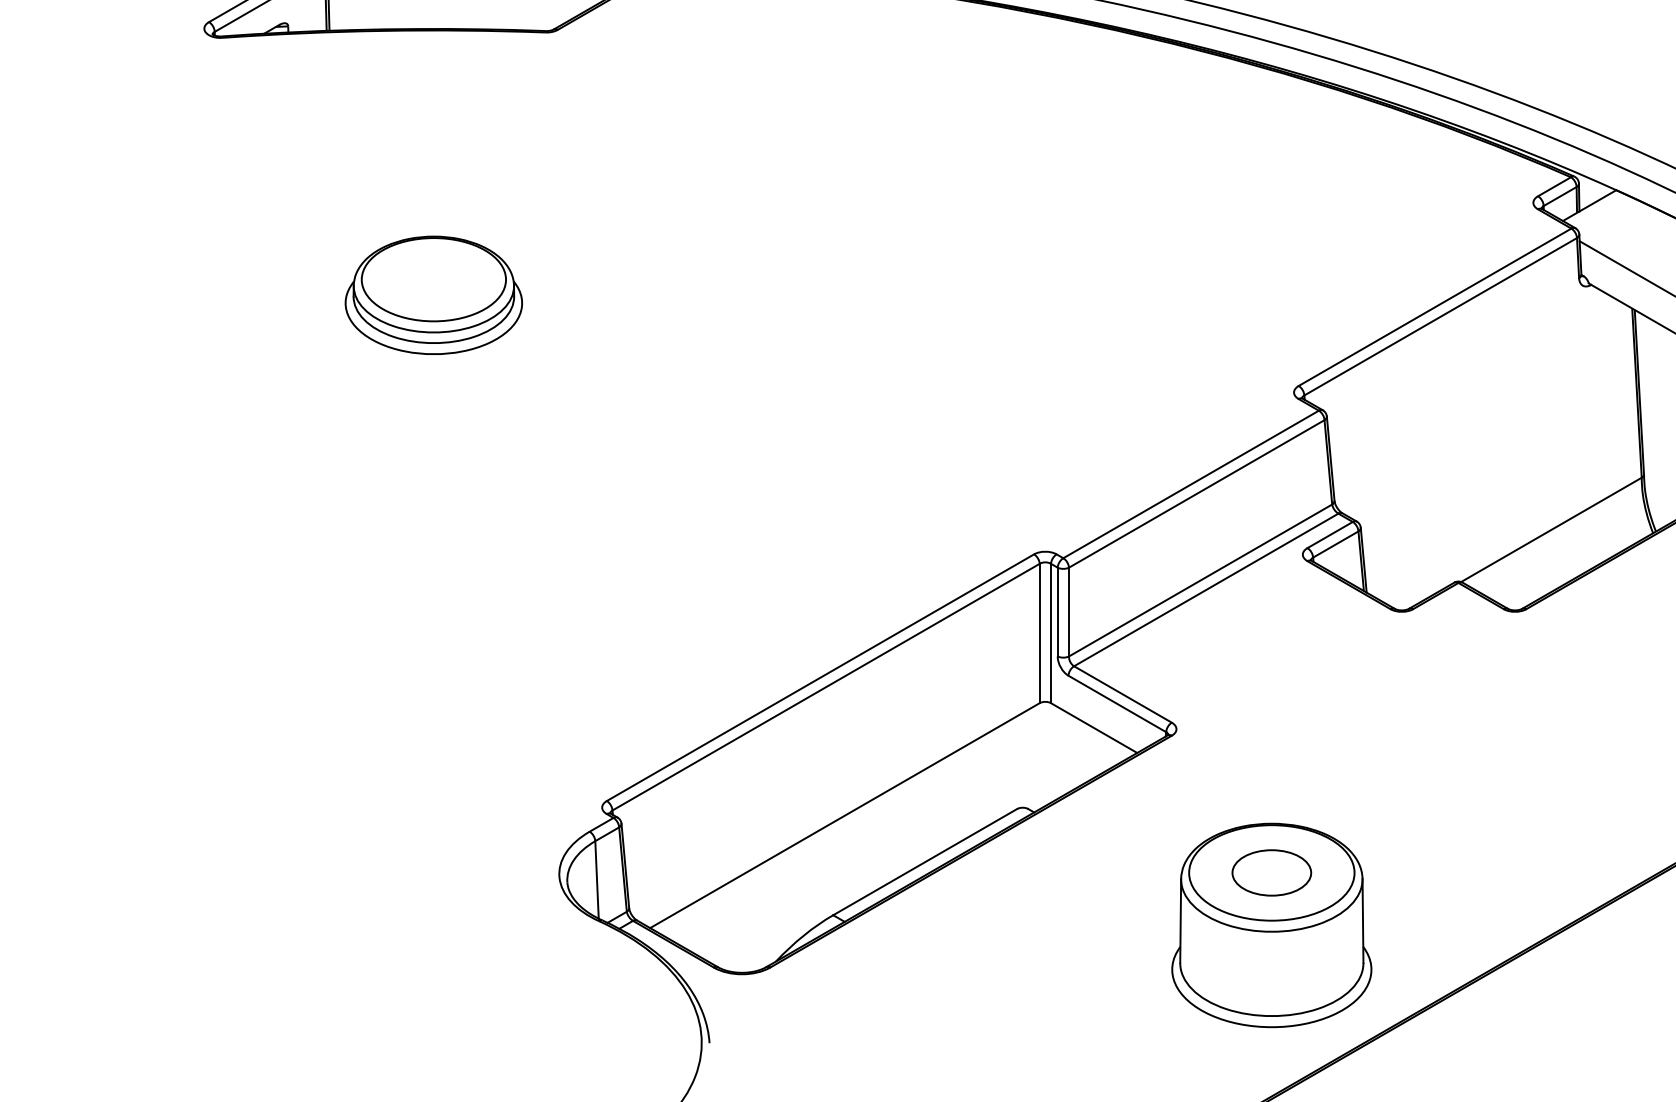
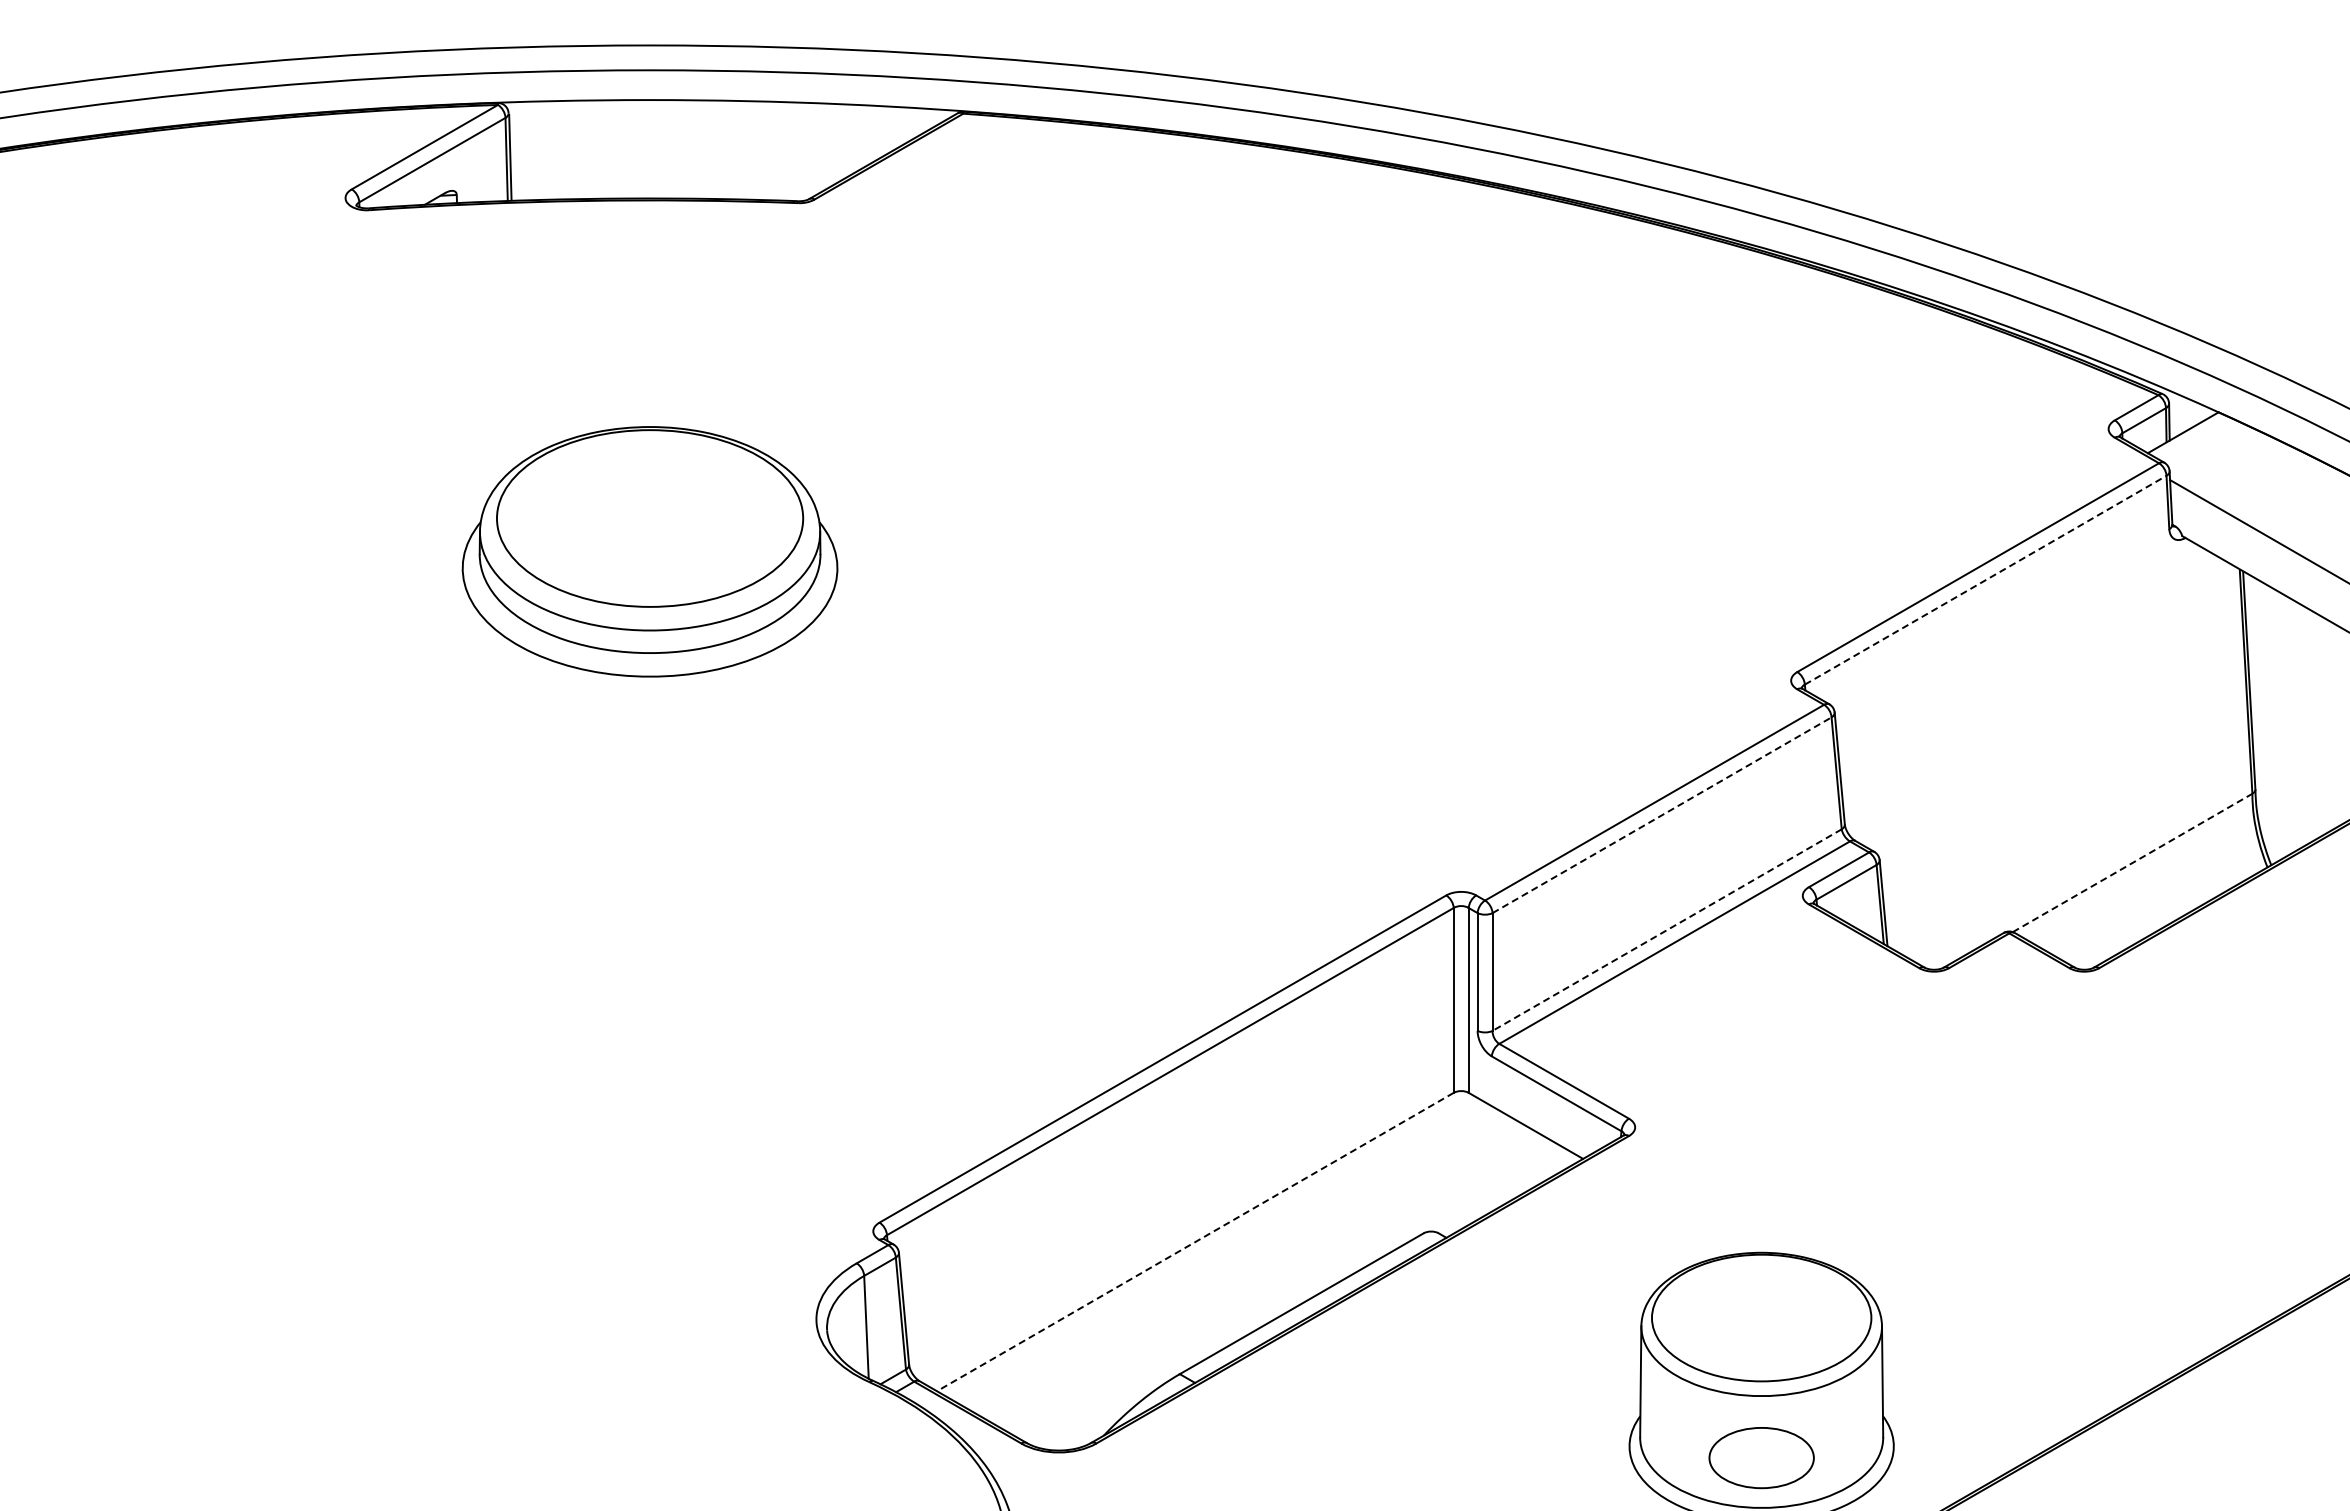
part: (433, 295) -> (649, 551), size x1.6
line: (1440, 316) -> (1985, 580), solid -> dashed
line: (1197, 494) -> (1662, 815), solid -> dashed
line: (1552, 529) -> (2133, 862), solid -> dashed
line: (1200, 580) -> (1667, 930), solid -> dashed
line: (844, 815) -> (1194, 1242), solid -> dashed
part: (1271, 873) -> (1761, 1458), moved

